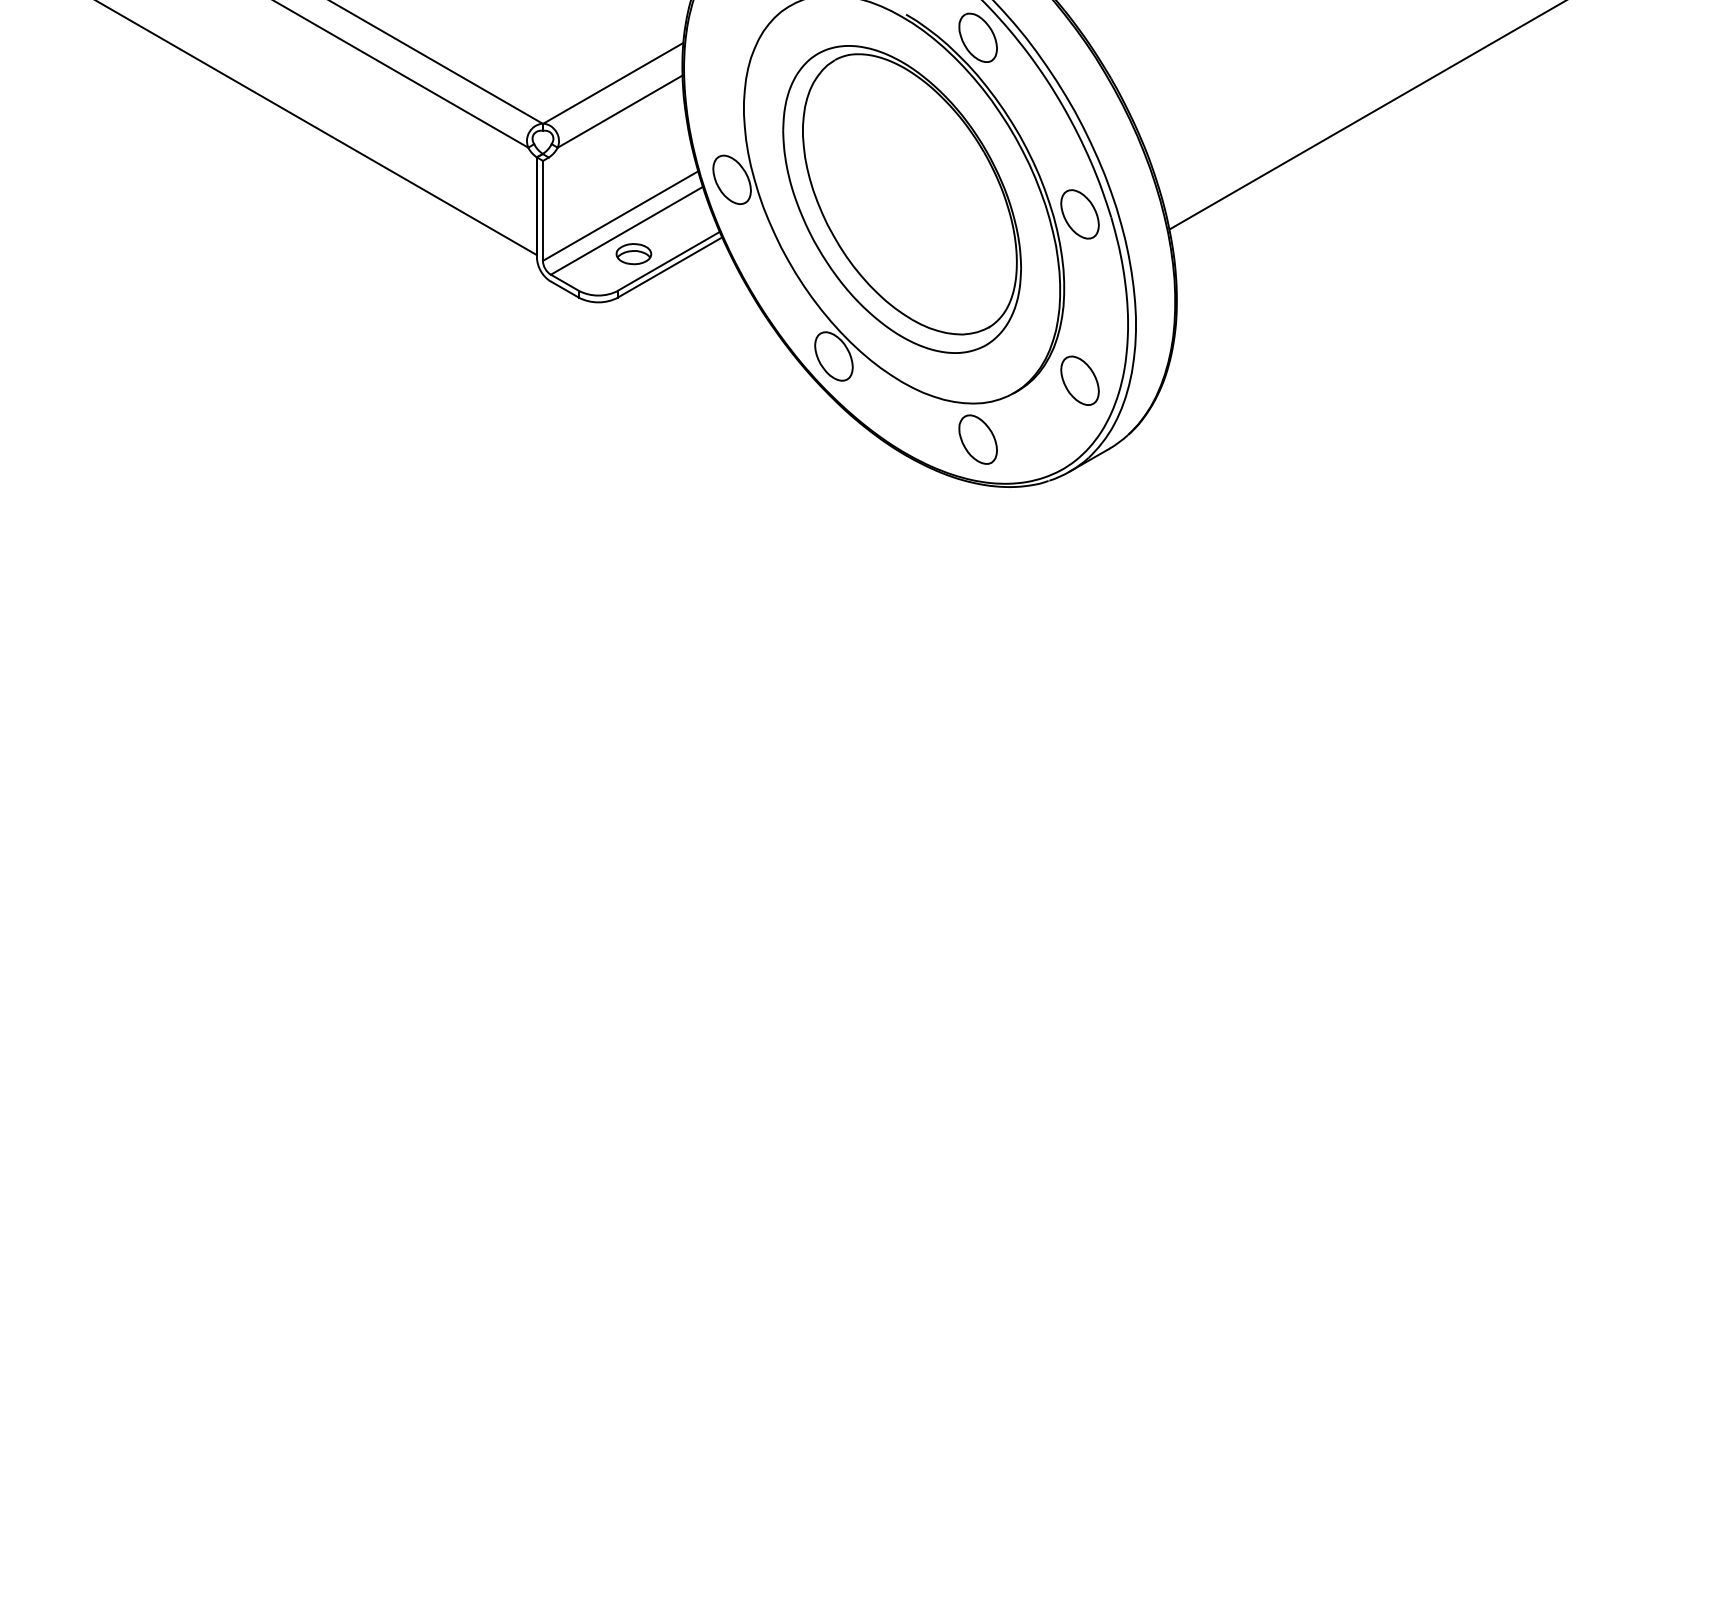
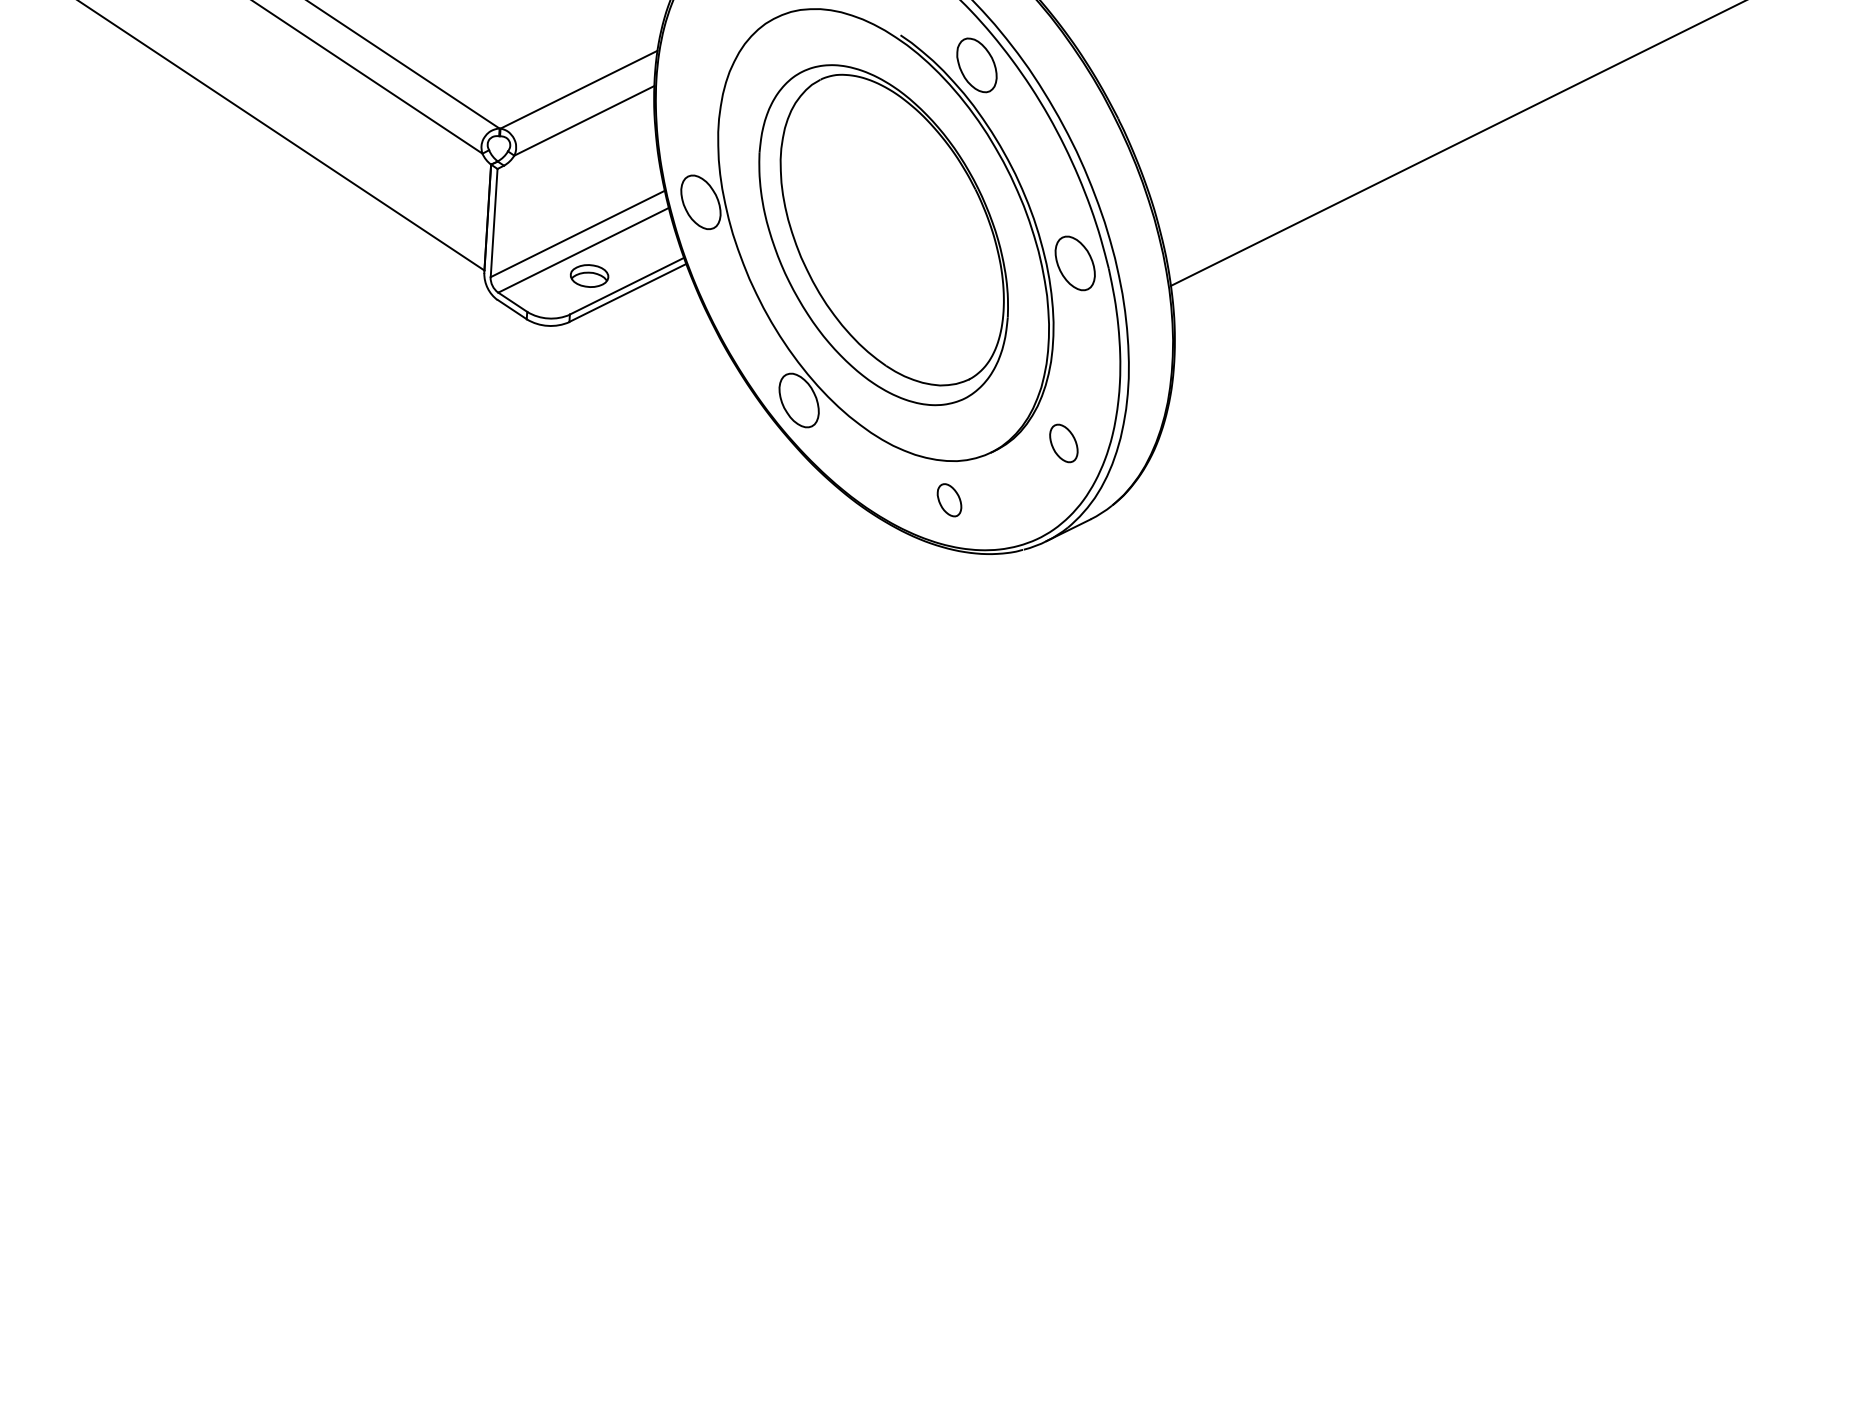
part: (1079, 380) -> (1063, 443), size x0.7
part: (977, 439) -> (948, 500), size x0.6

